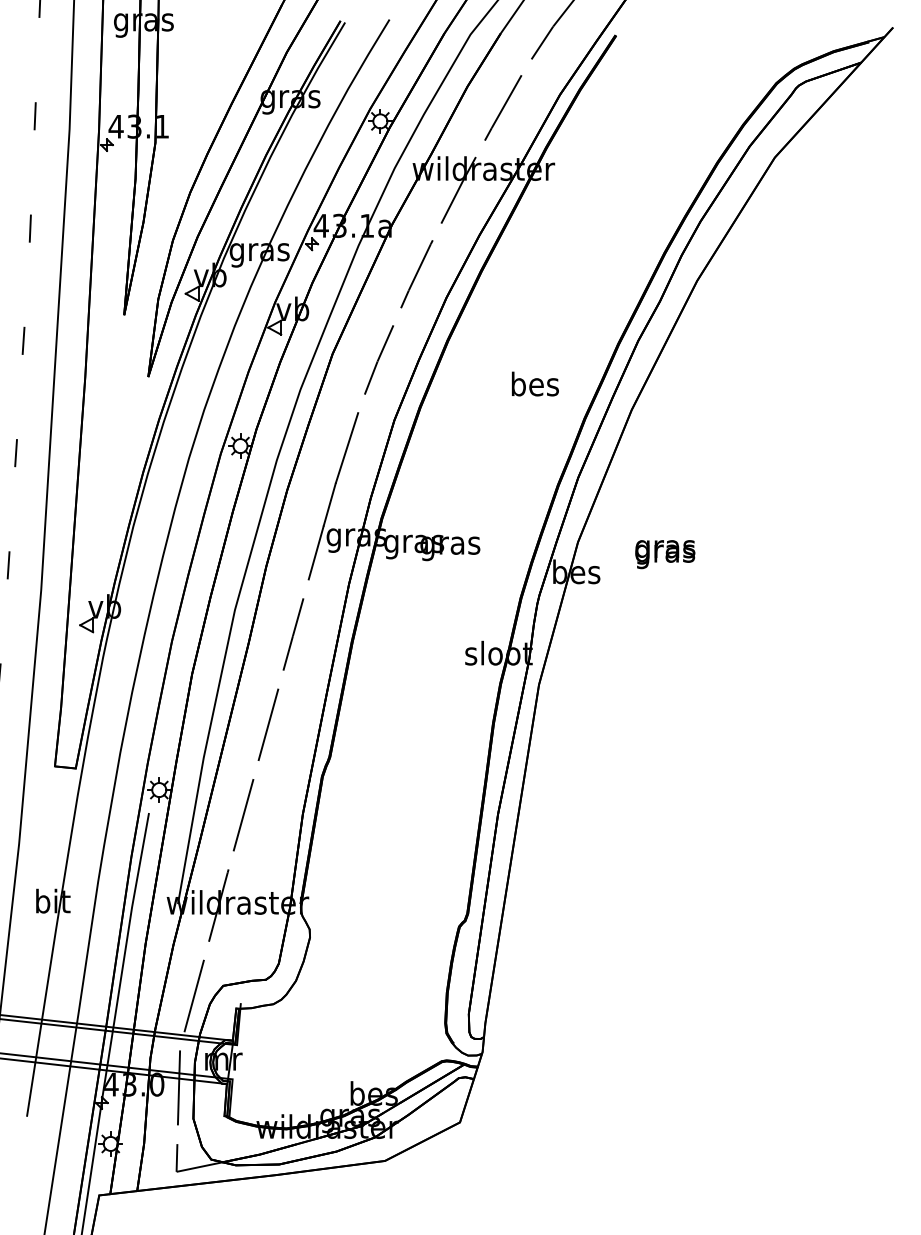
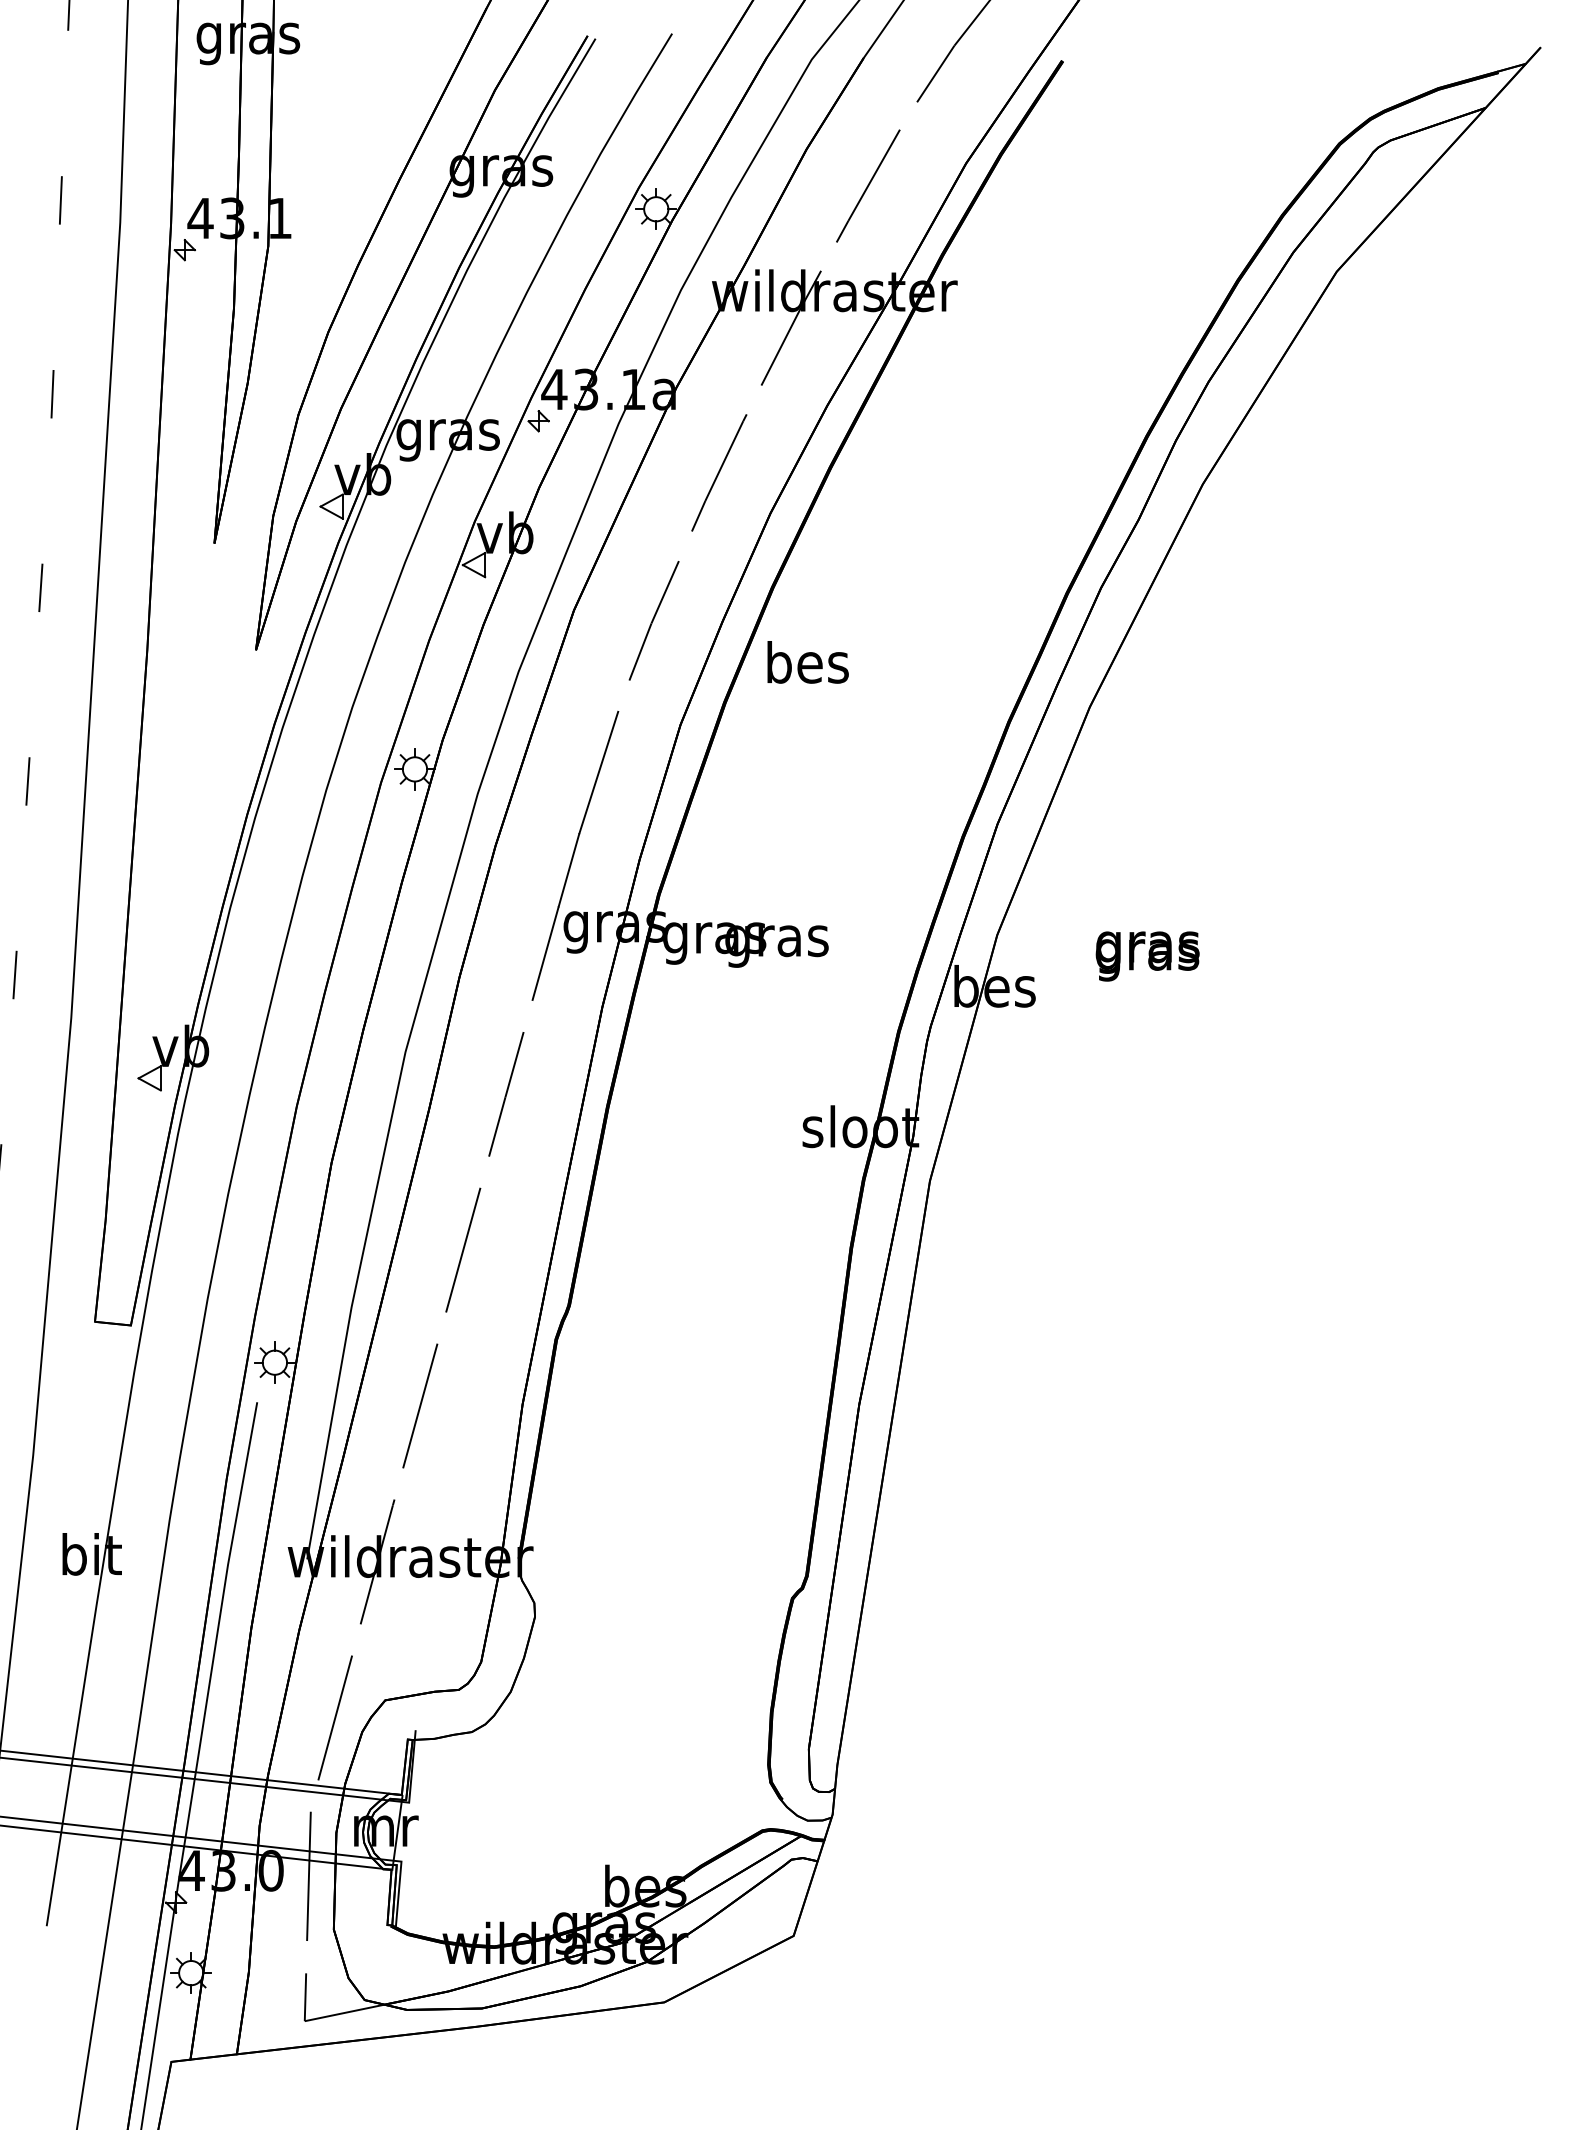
text: (535, 383) -> (808, 661), moved

